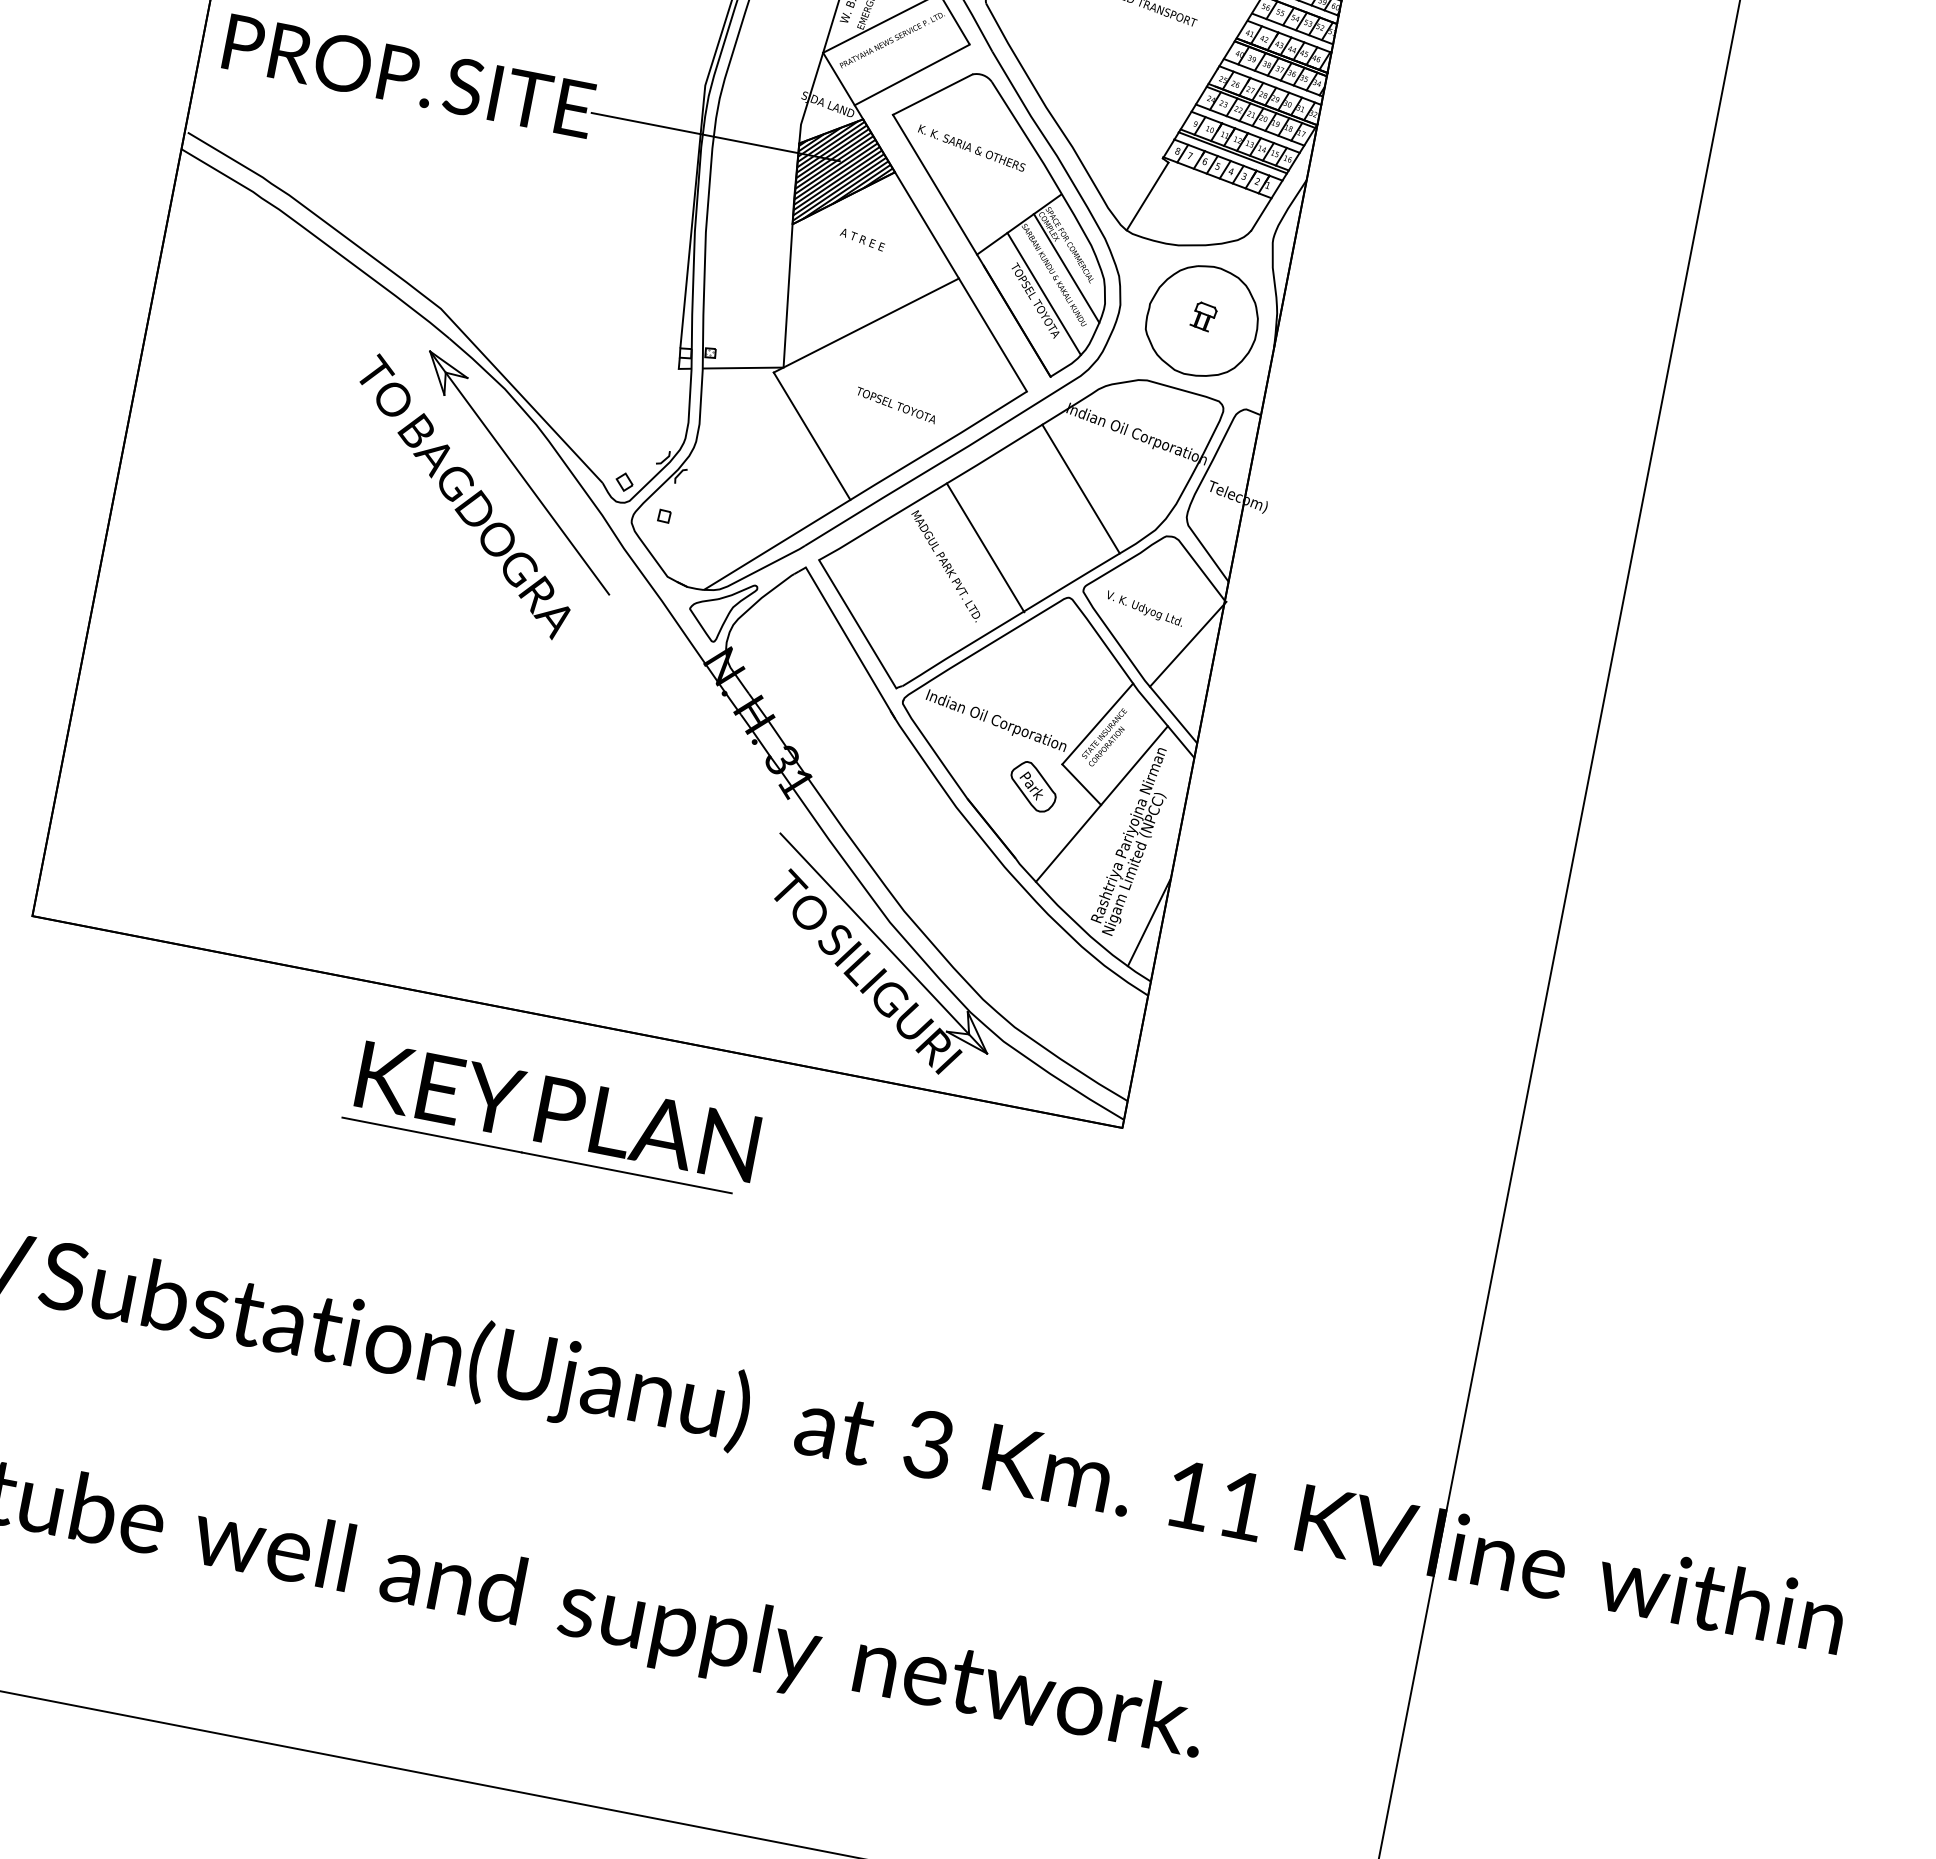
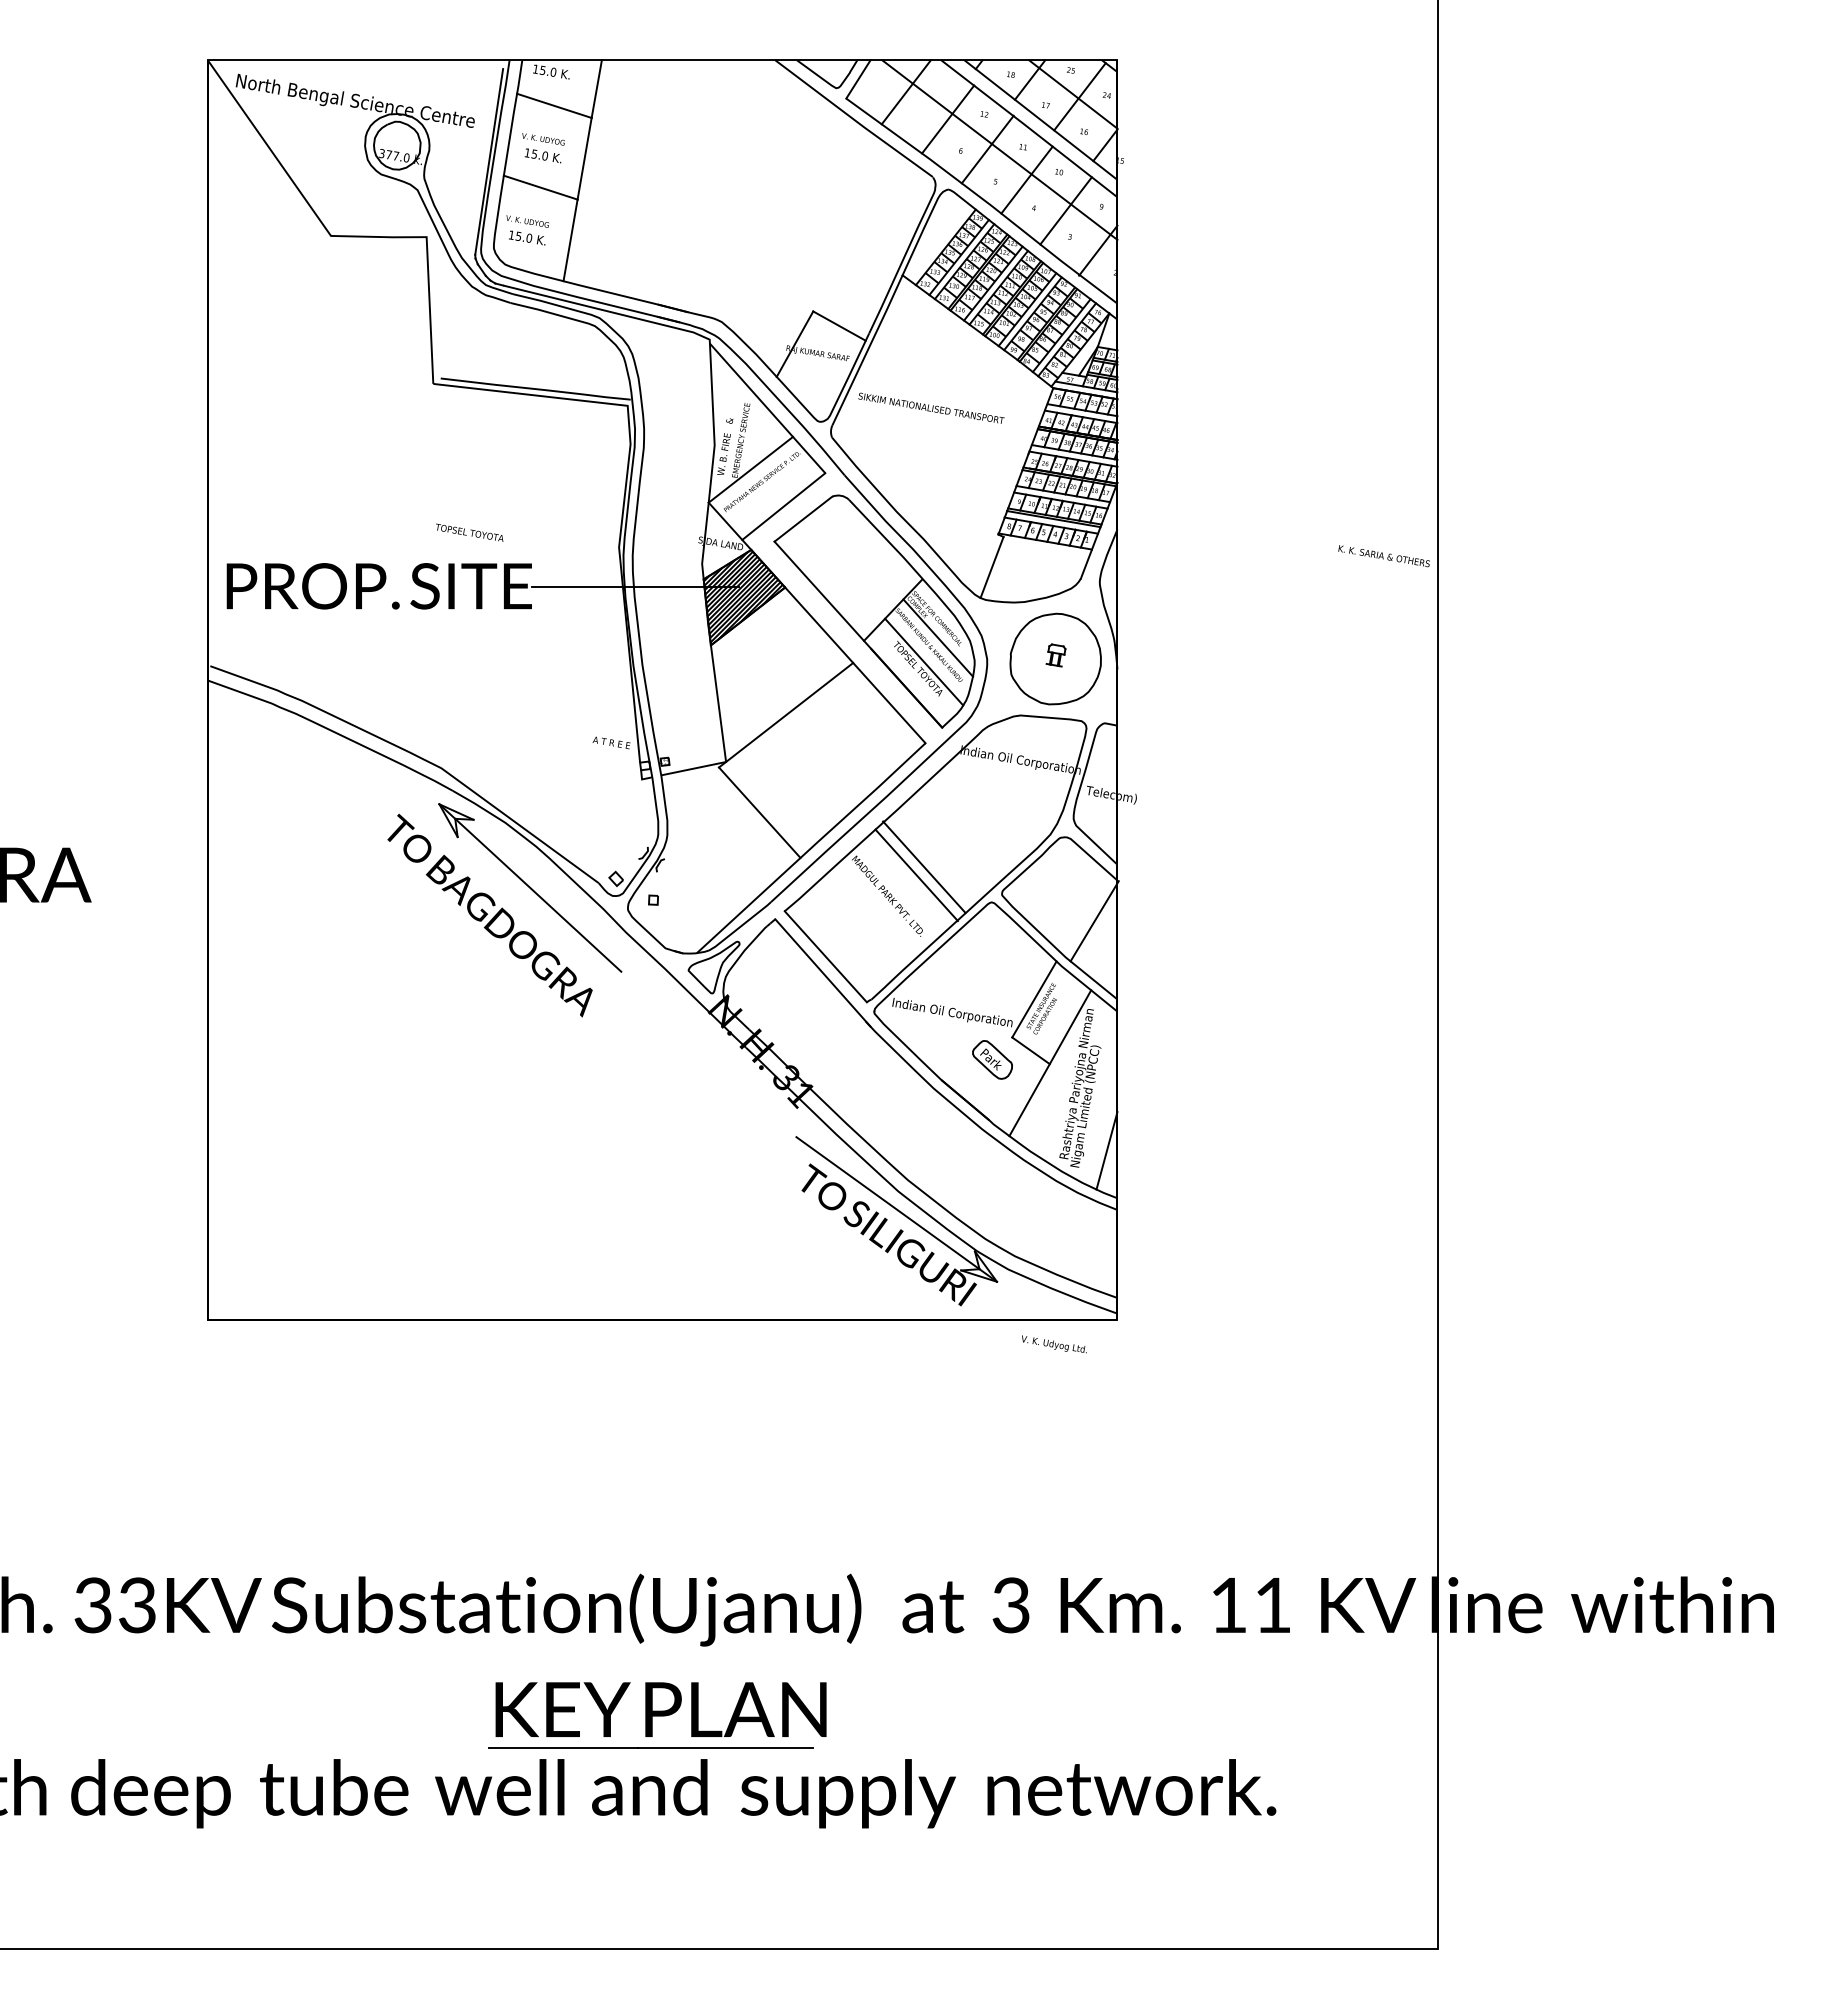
text: (970, 148) -> (1383, 556), moved
text: (862, 239) -> (611, 742), moved
text: (896, 405) -> (469, 532), moved
line: (1081, 488) -> (924, 866), moved
text: (1145, 608) -> (1054, 1344), moved
part: (552, 1117) -> (657, 1715), moved

